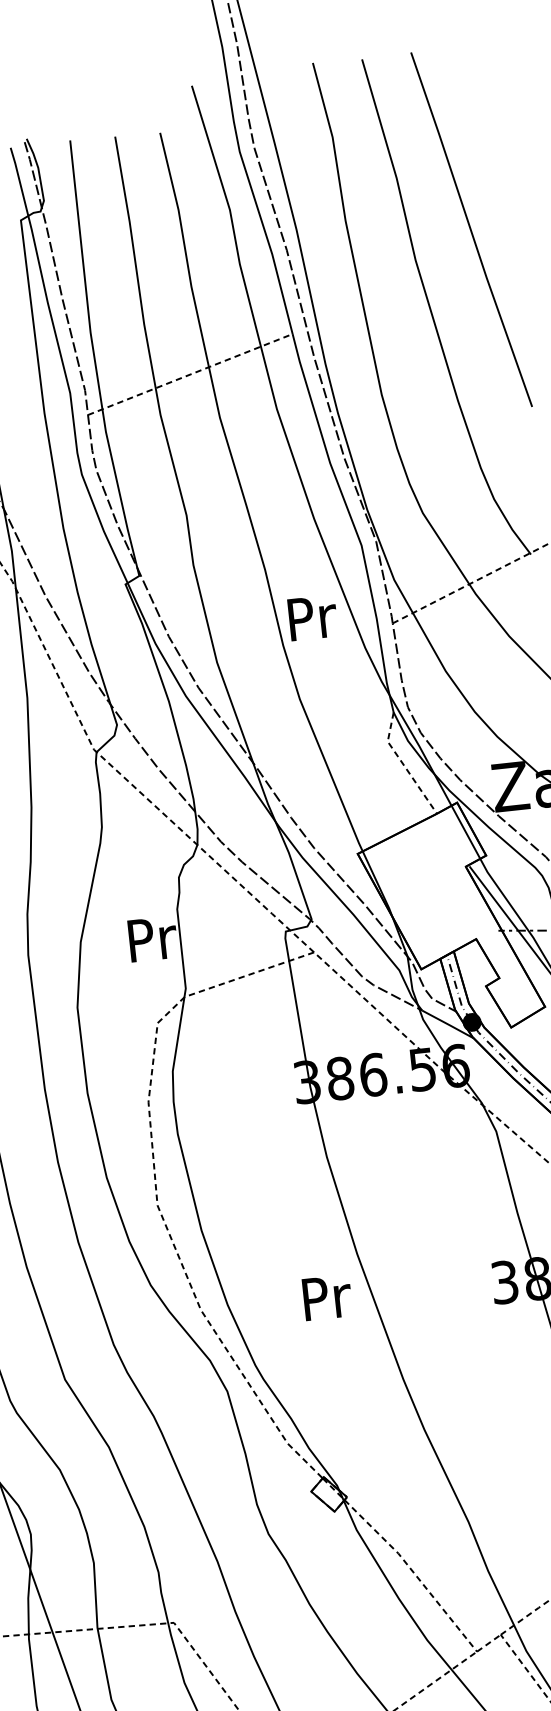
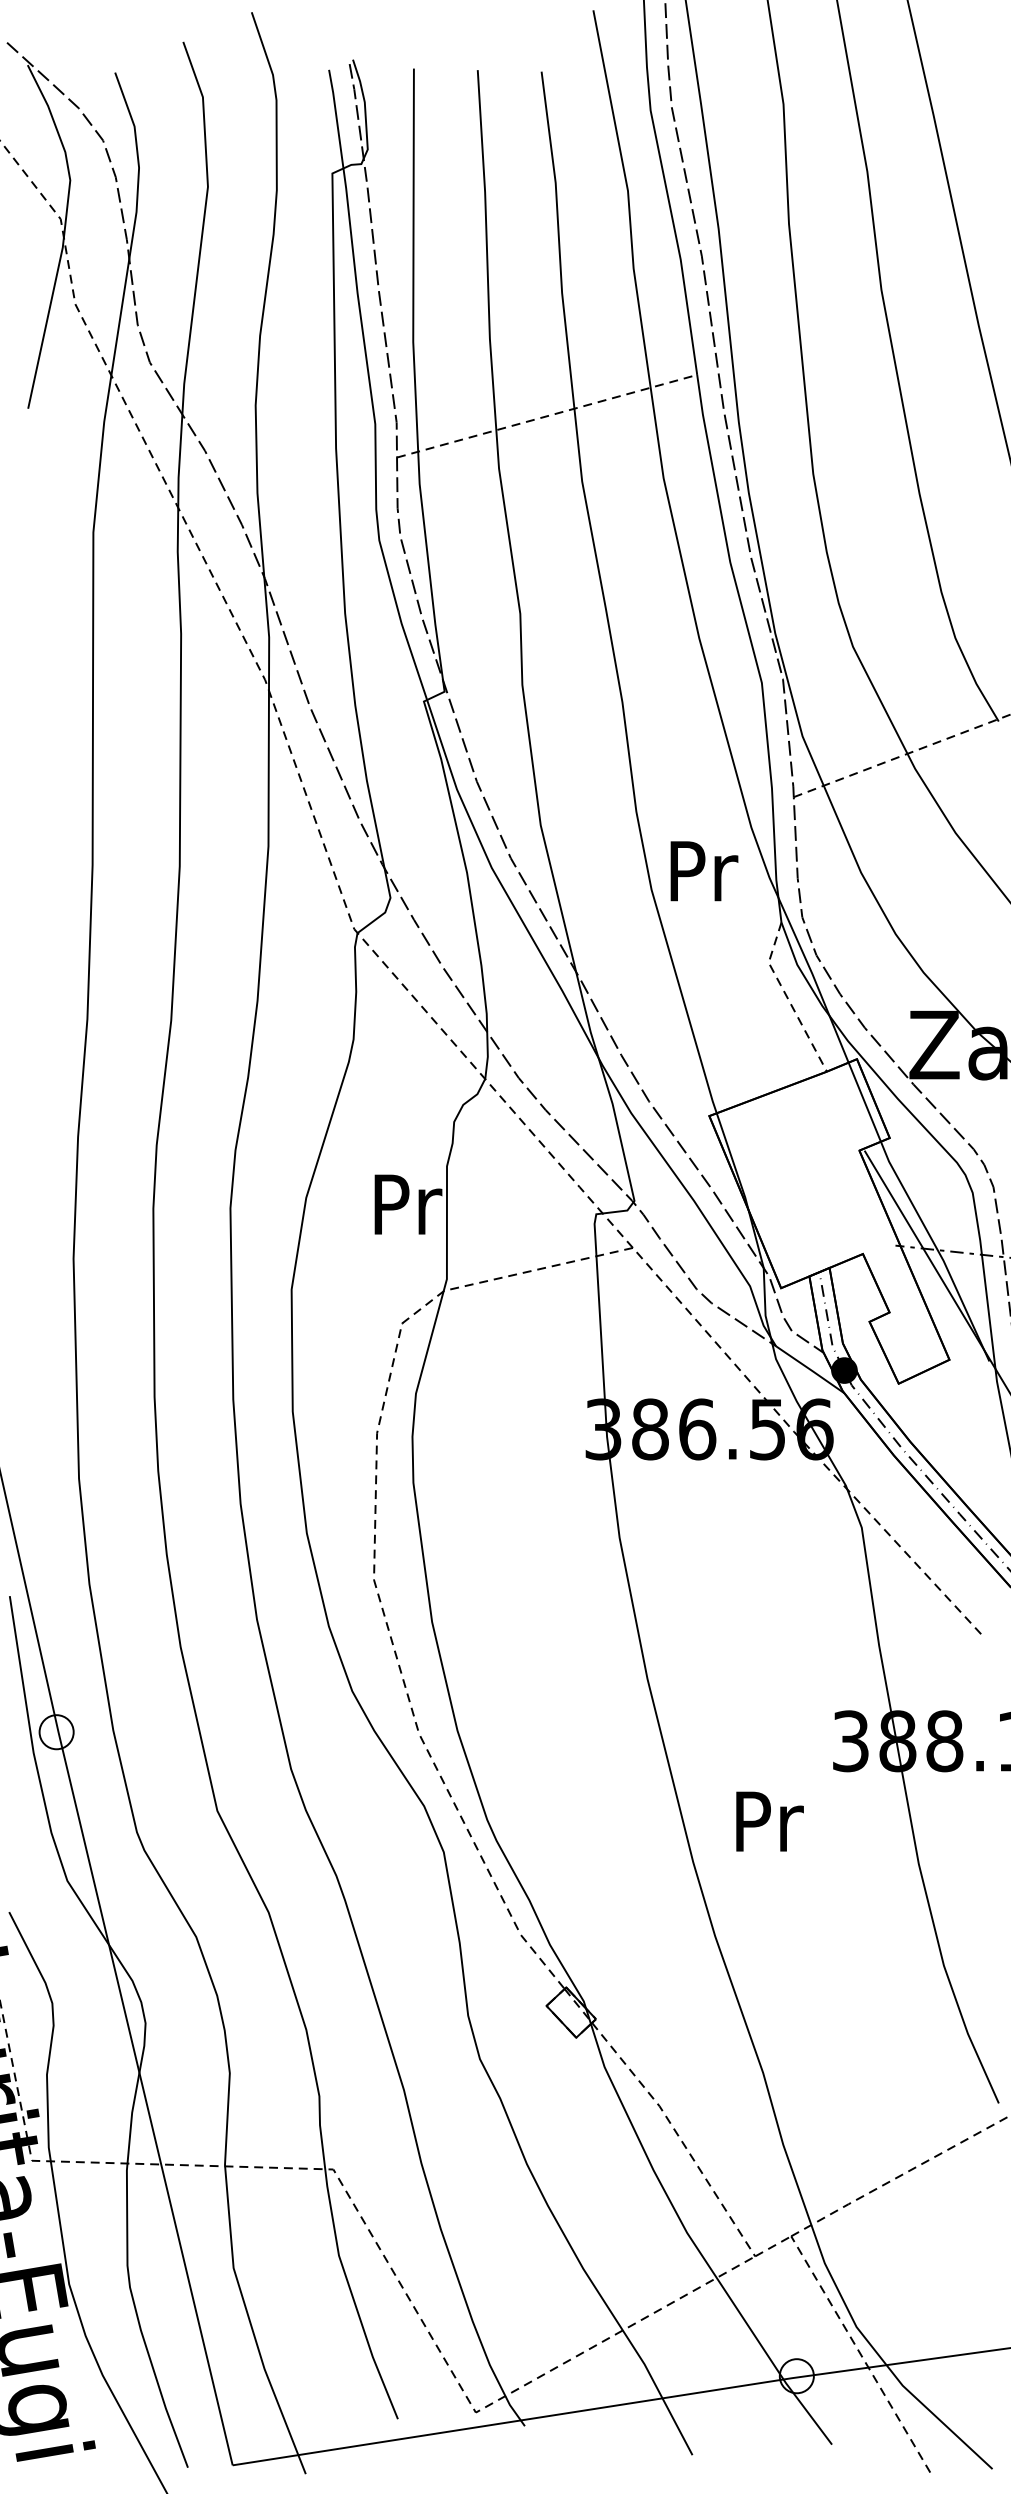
text: (313, 618) -> (704, 871), moved
text: (327, 1297) -> (769, 1821), moved

